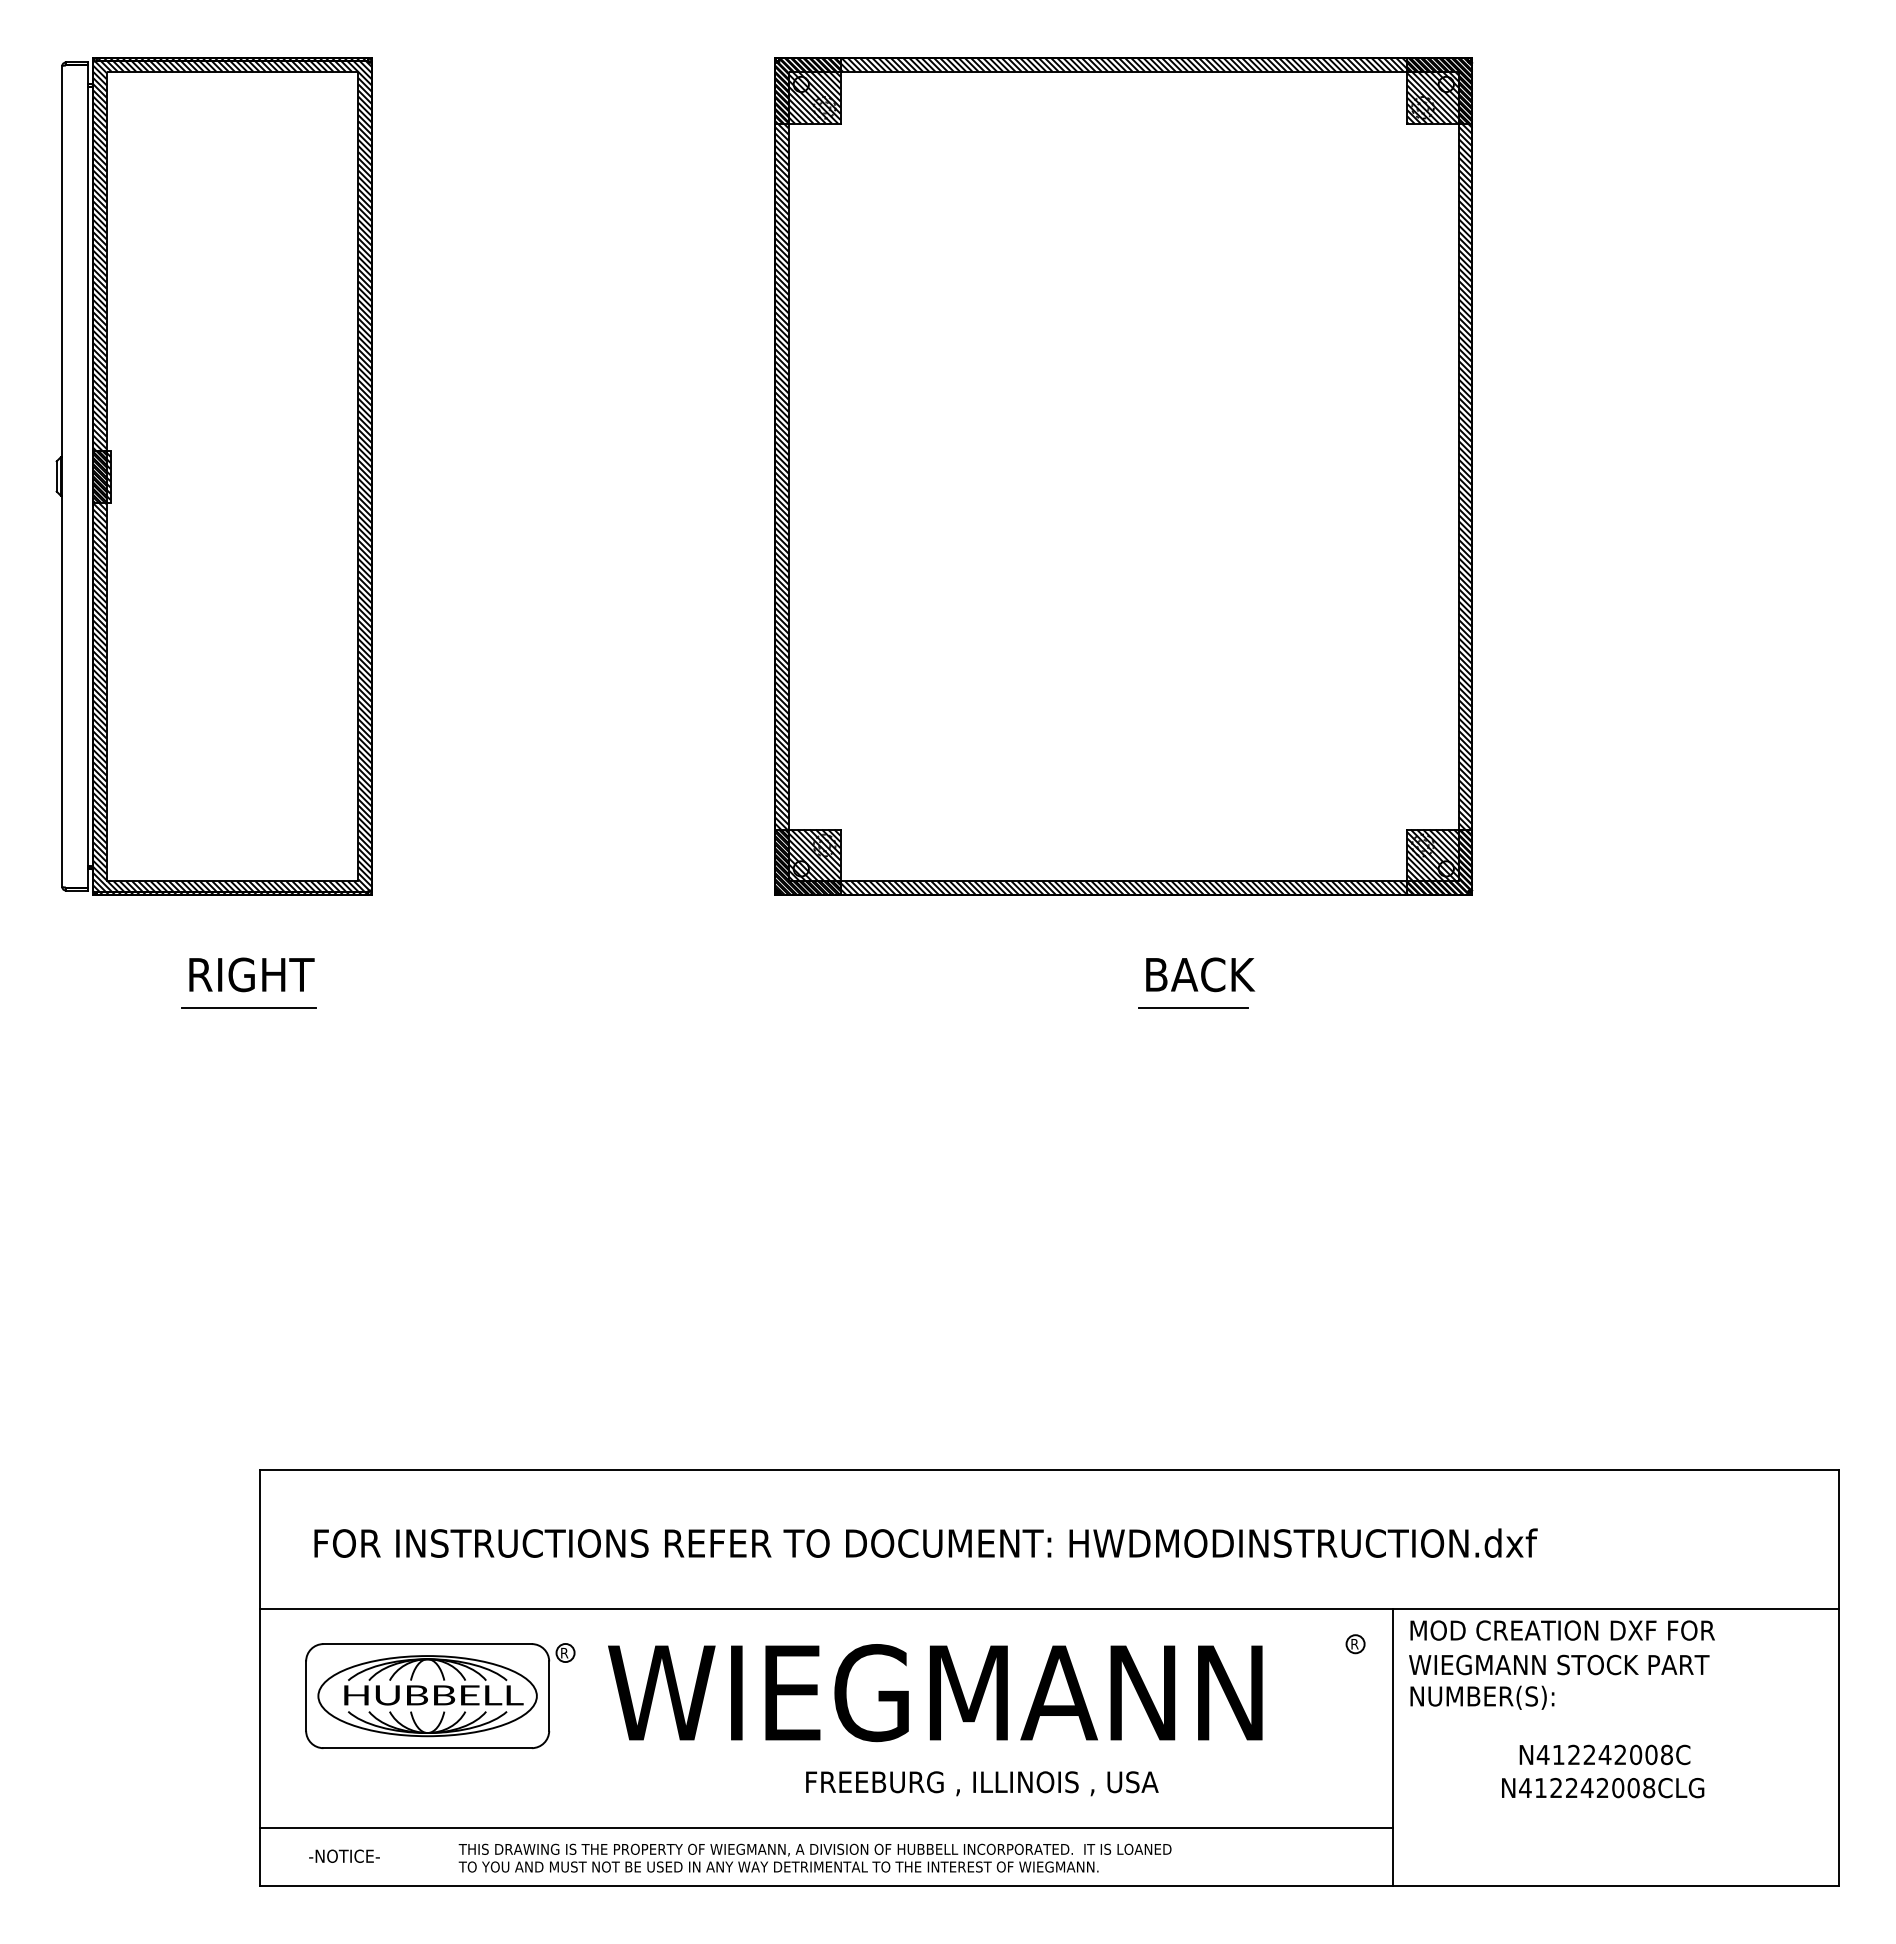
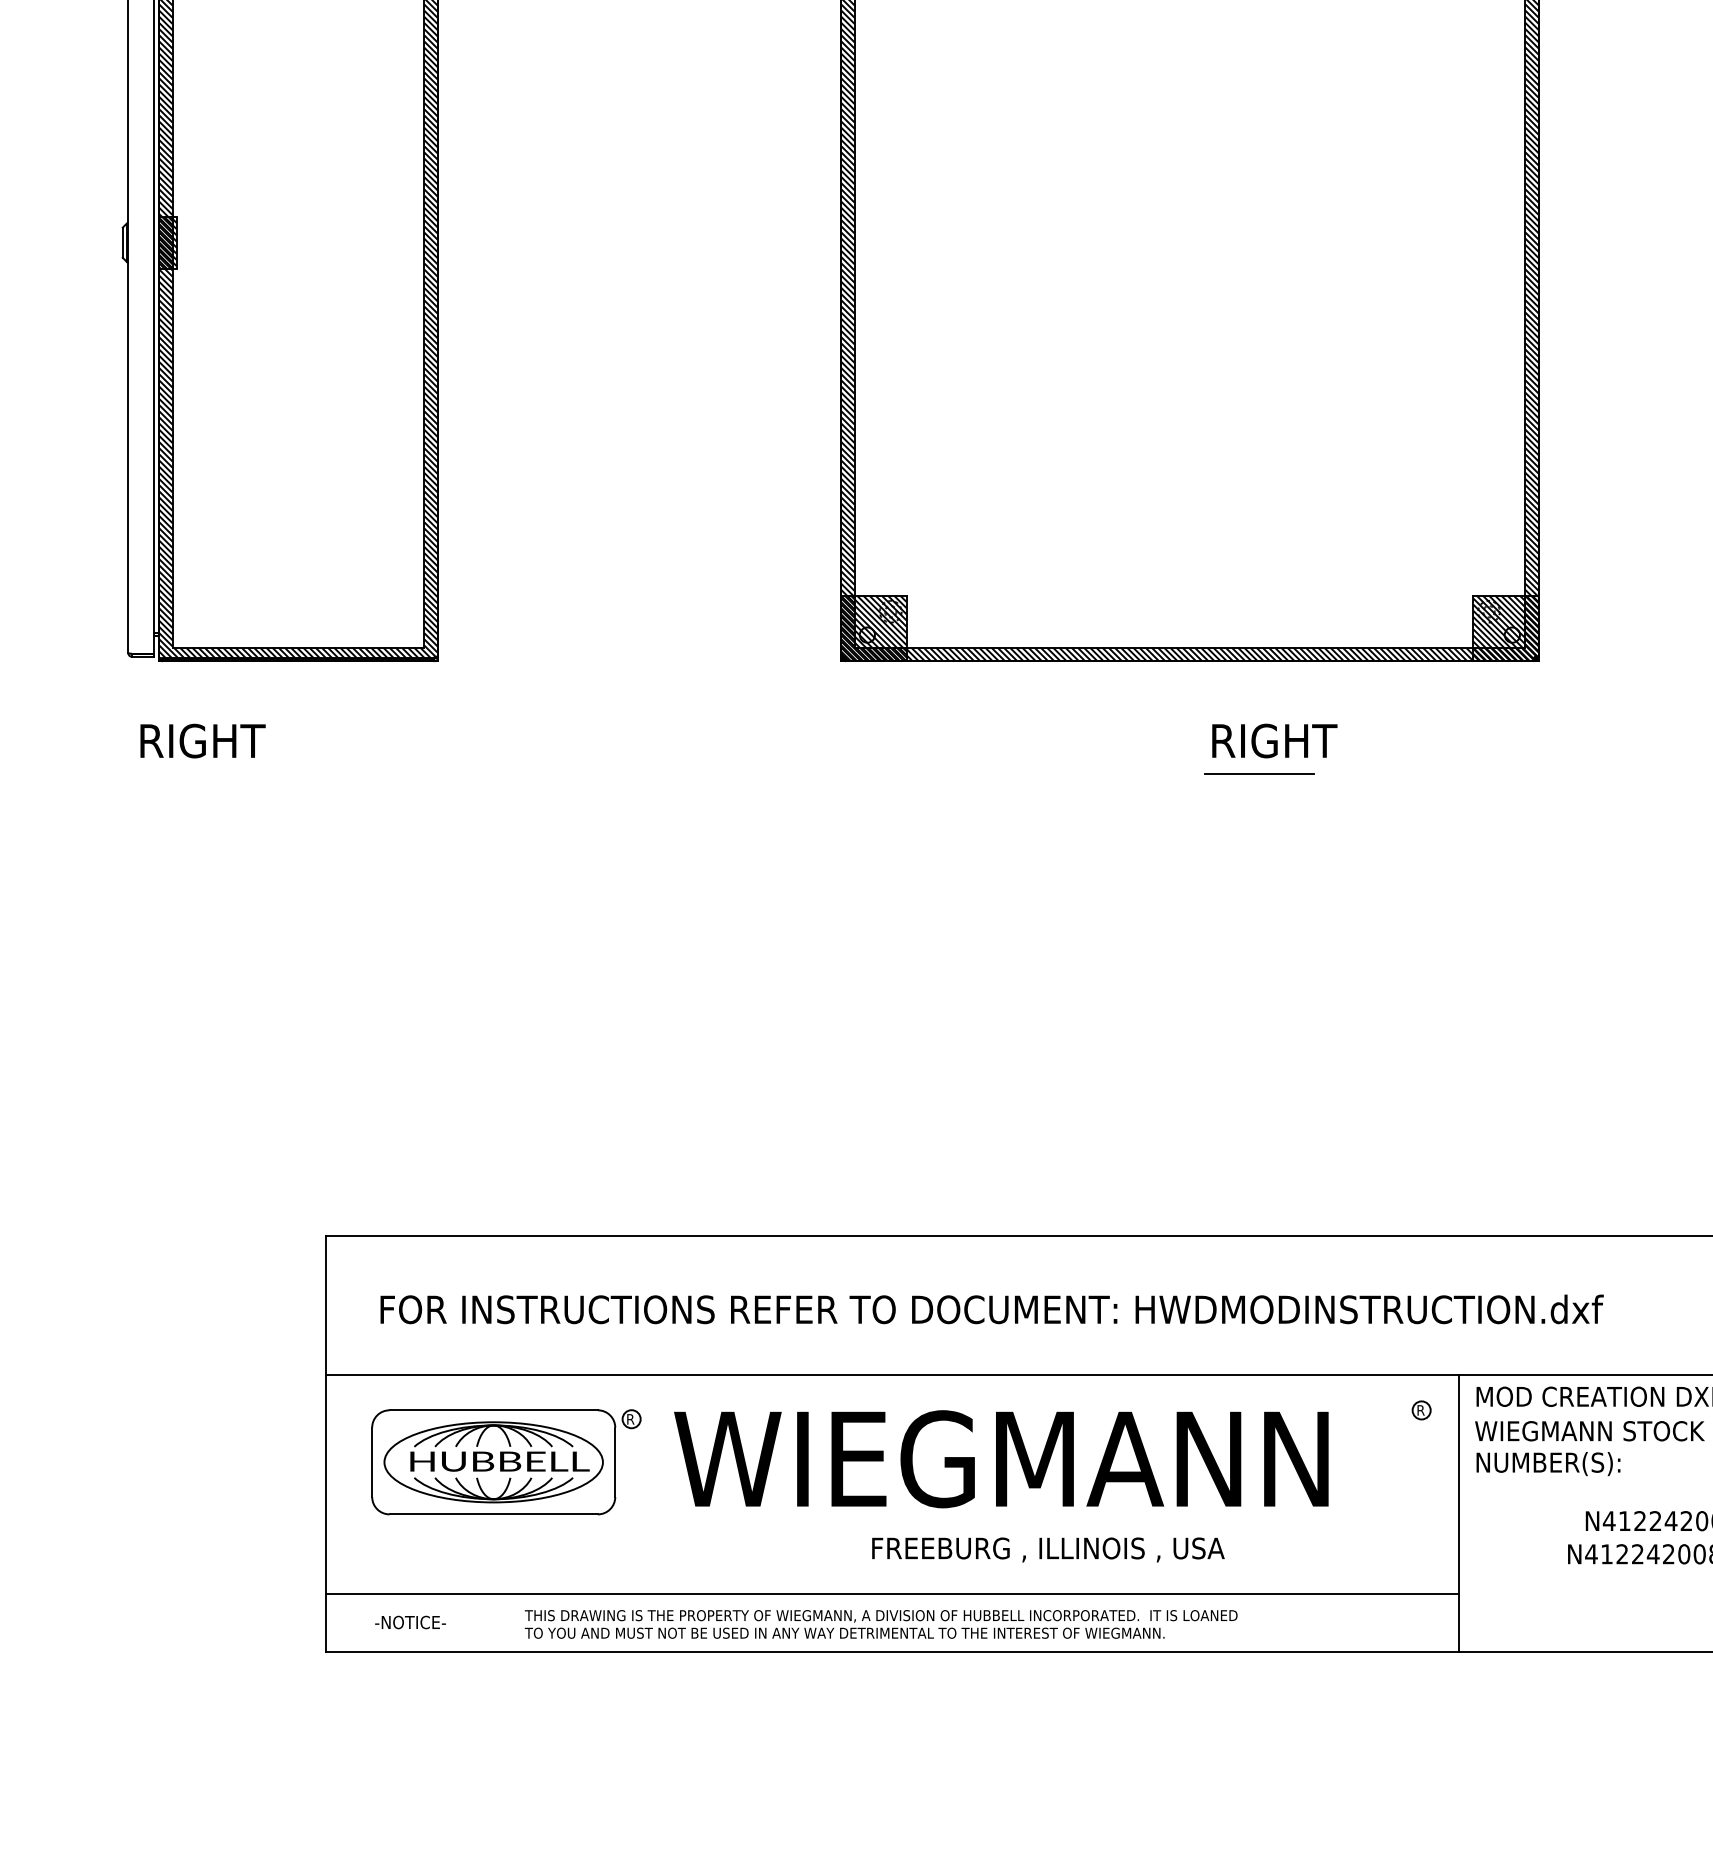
text: (251, 974) -> (202, 740), moved
text: (1210, 974) -> (1276, 740), BACK -> RIGHT
line: (249, 1008) -> (315, 774), removed

